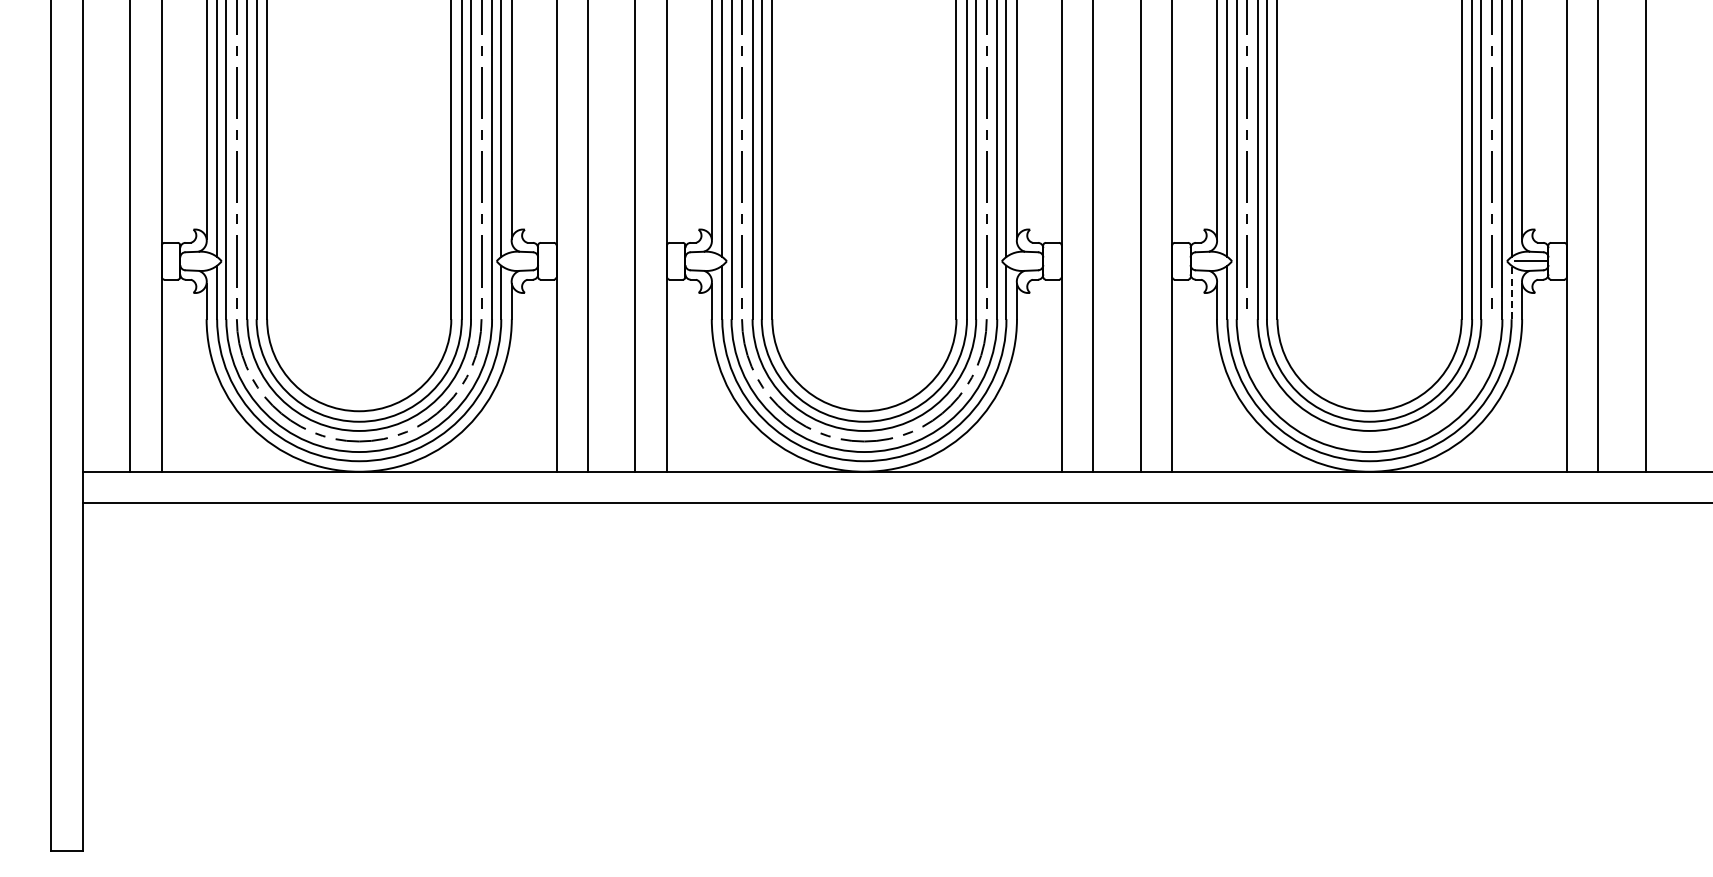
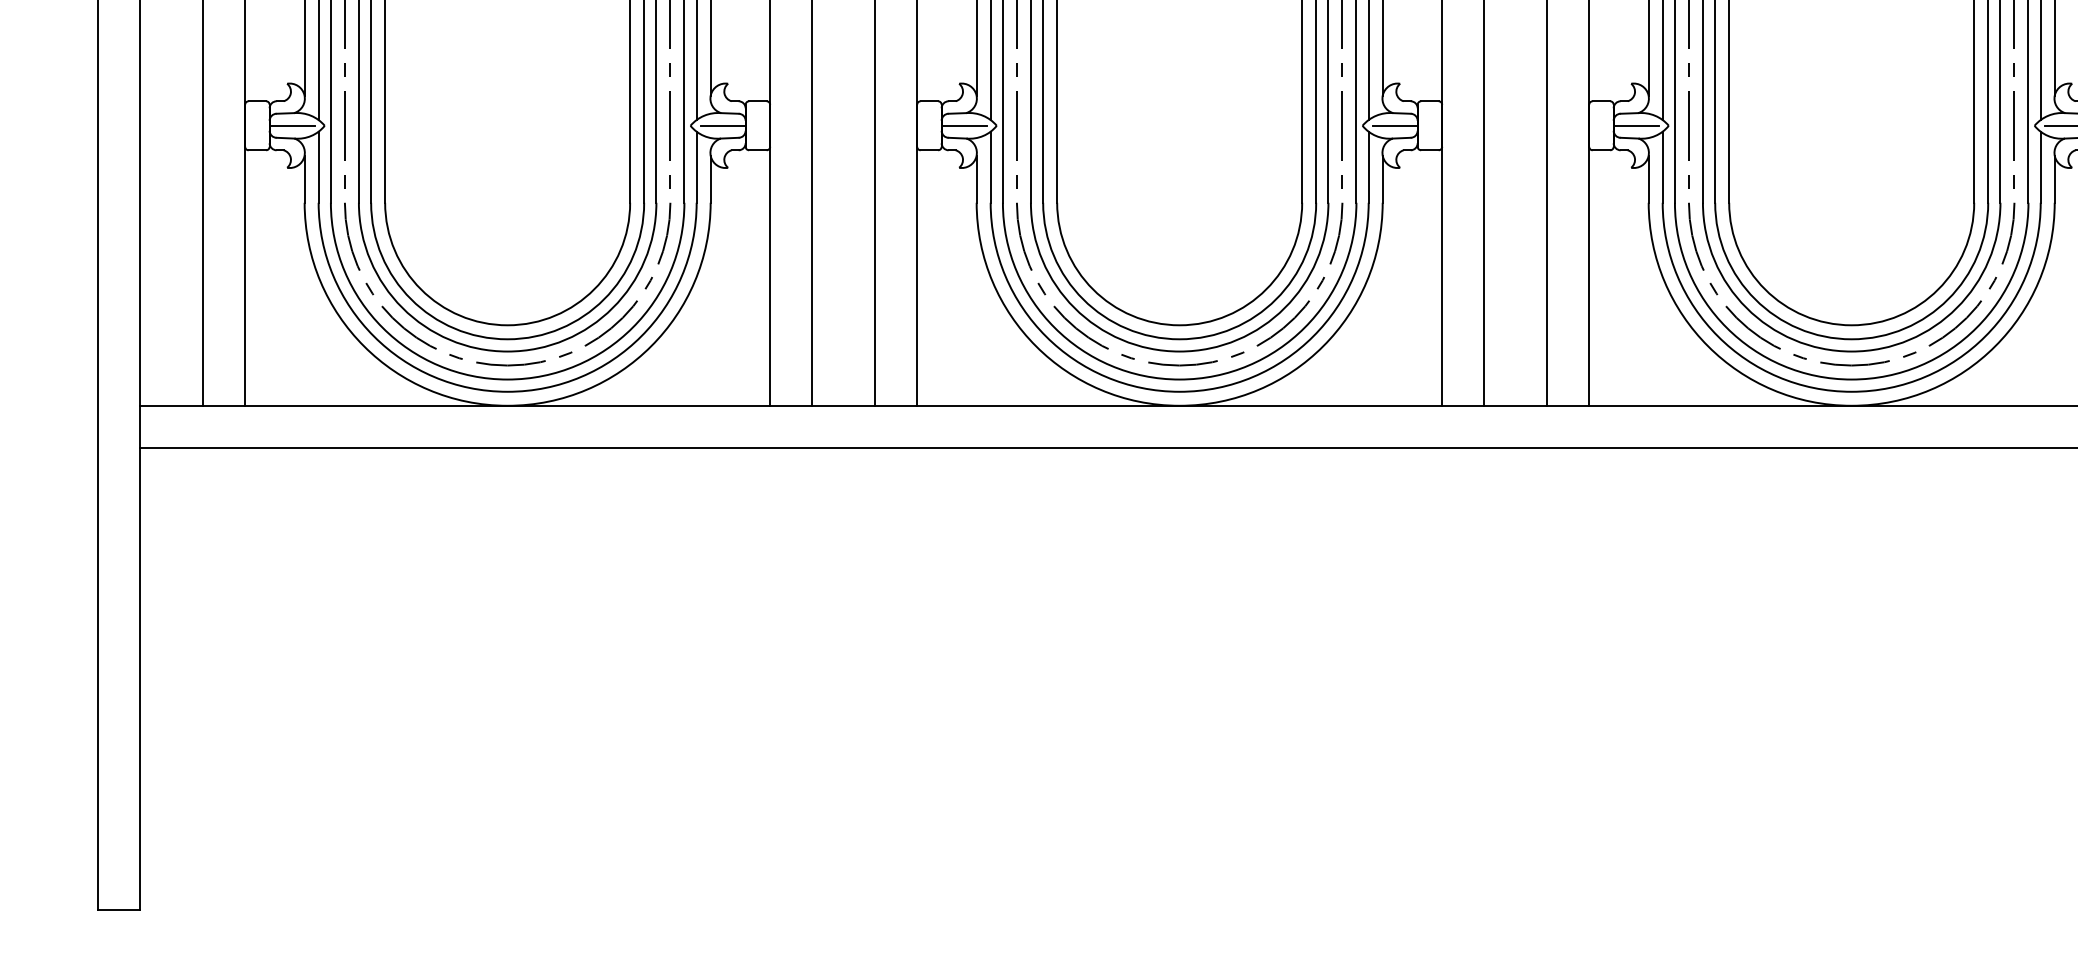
line: (197, 261) -> (292, 126), added
line: (521, 261) -> (723, 126), added
line: (702, 261) -> (964, 126), added
line: (1026, 261) -> (1395, 126), added
line: (1207, 261) -> (1636, 126), added
line: (1511, 292) -> (2040, 167), dashed -> solid
arc: (1369, 440) -> (1851, 364), added

